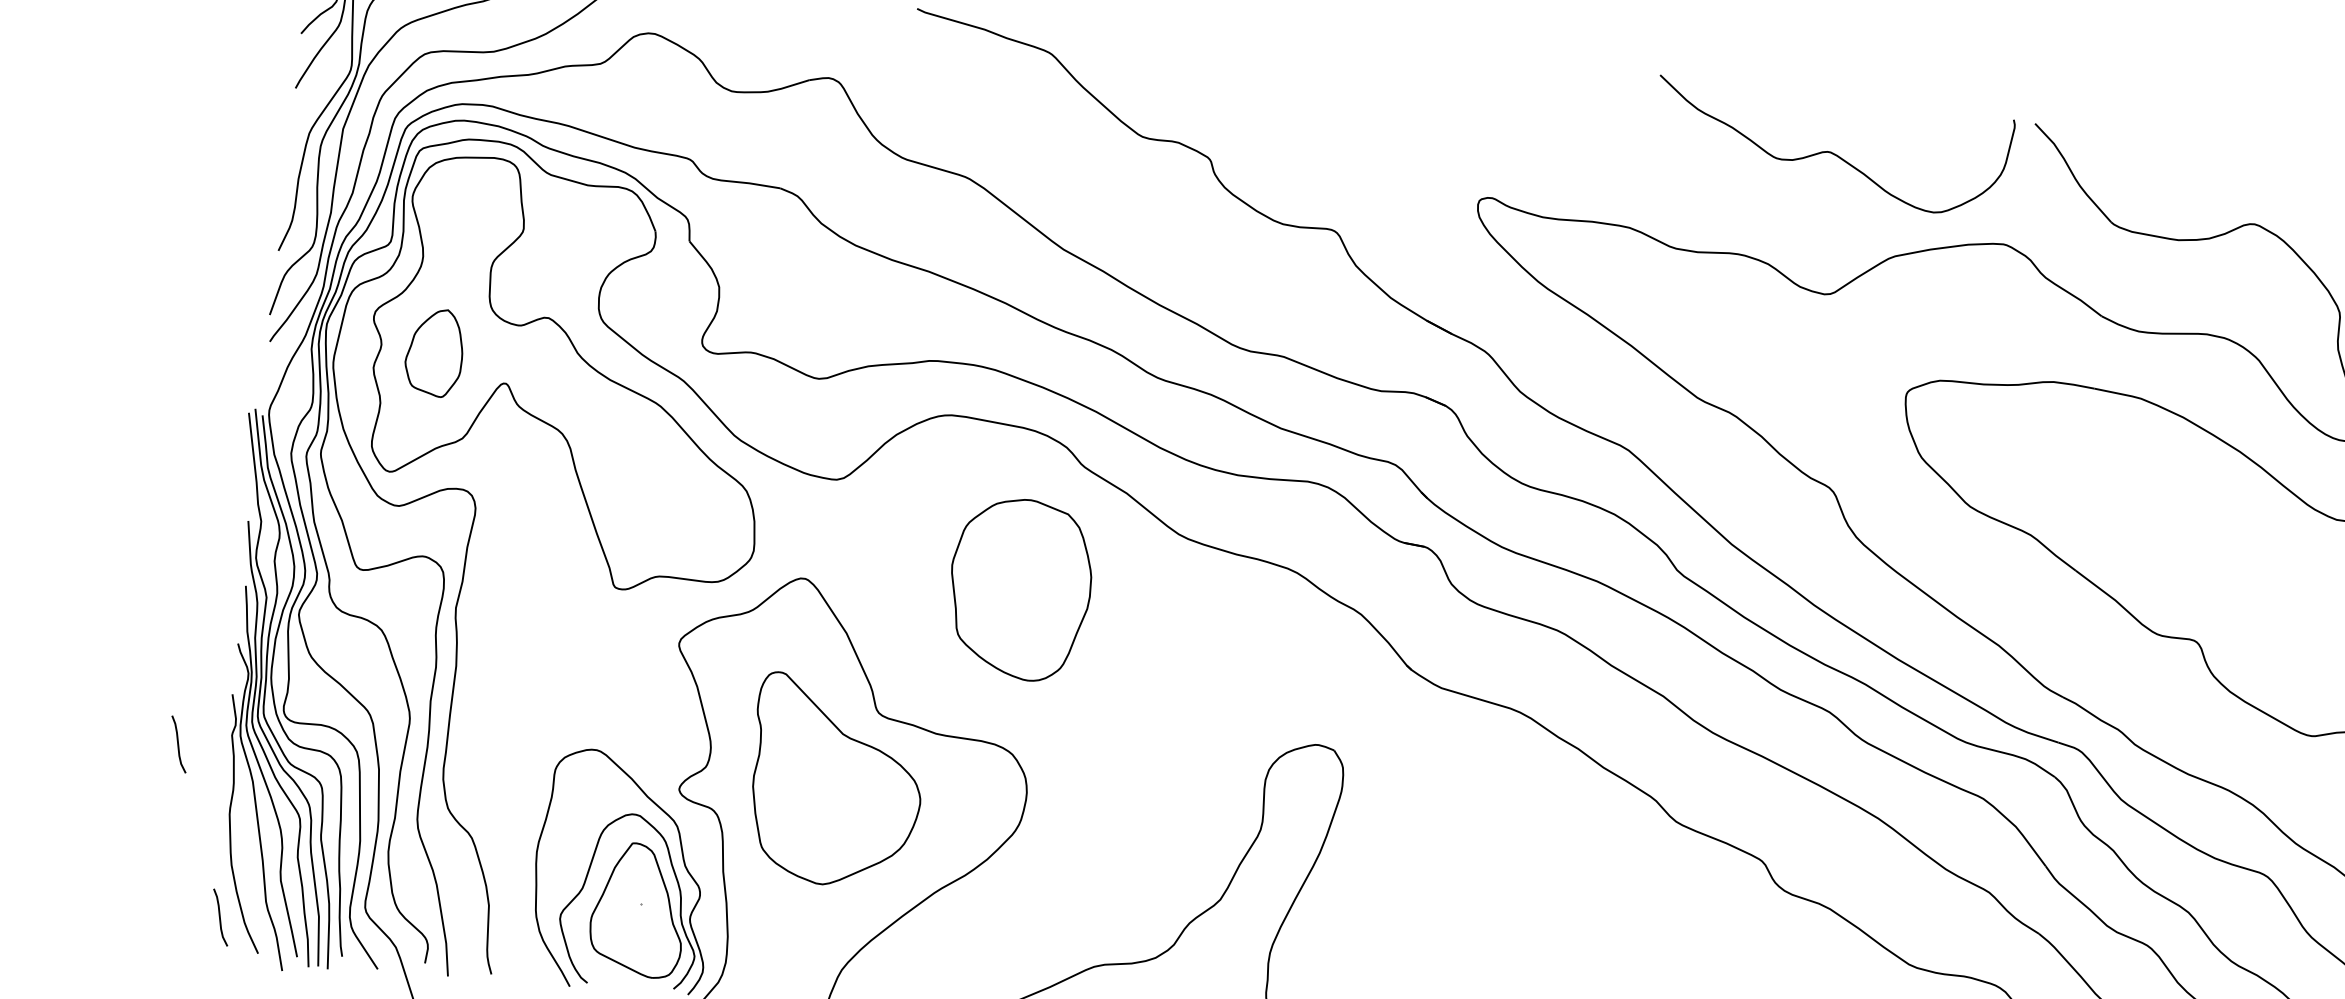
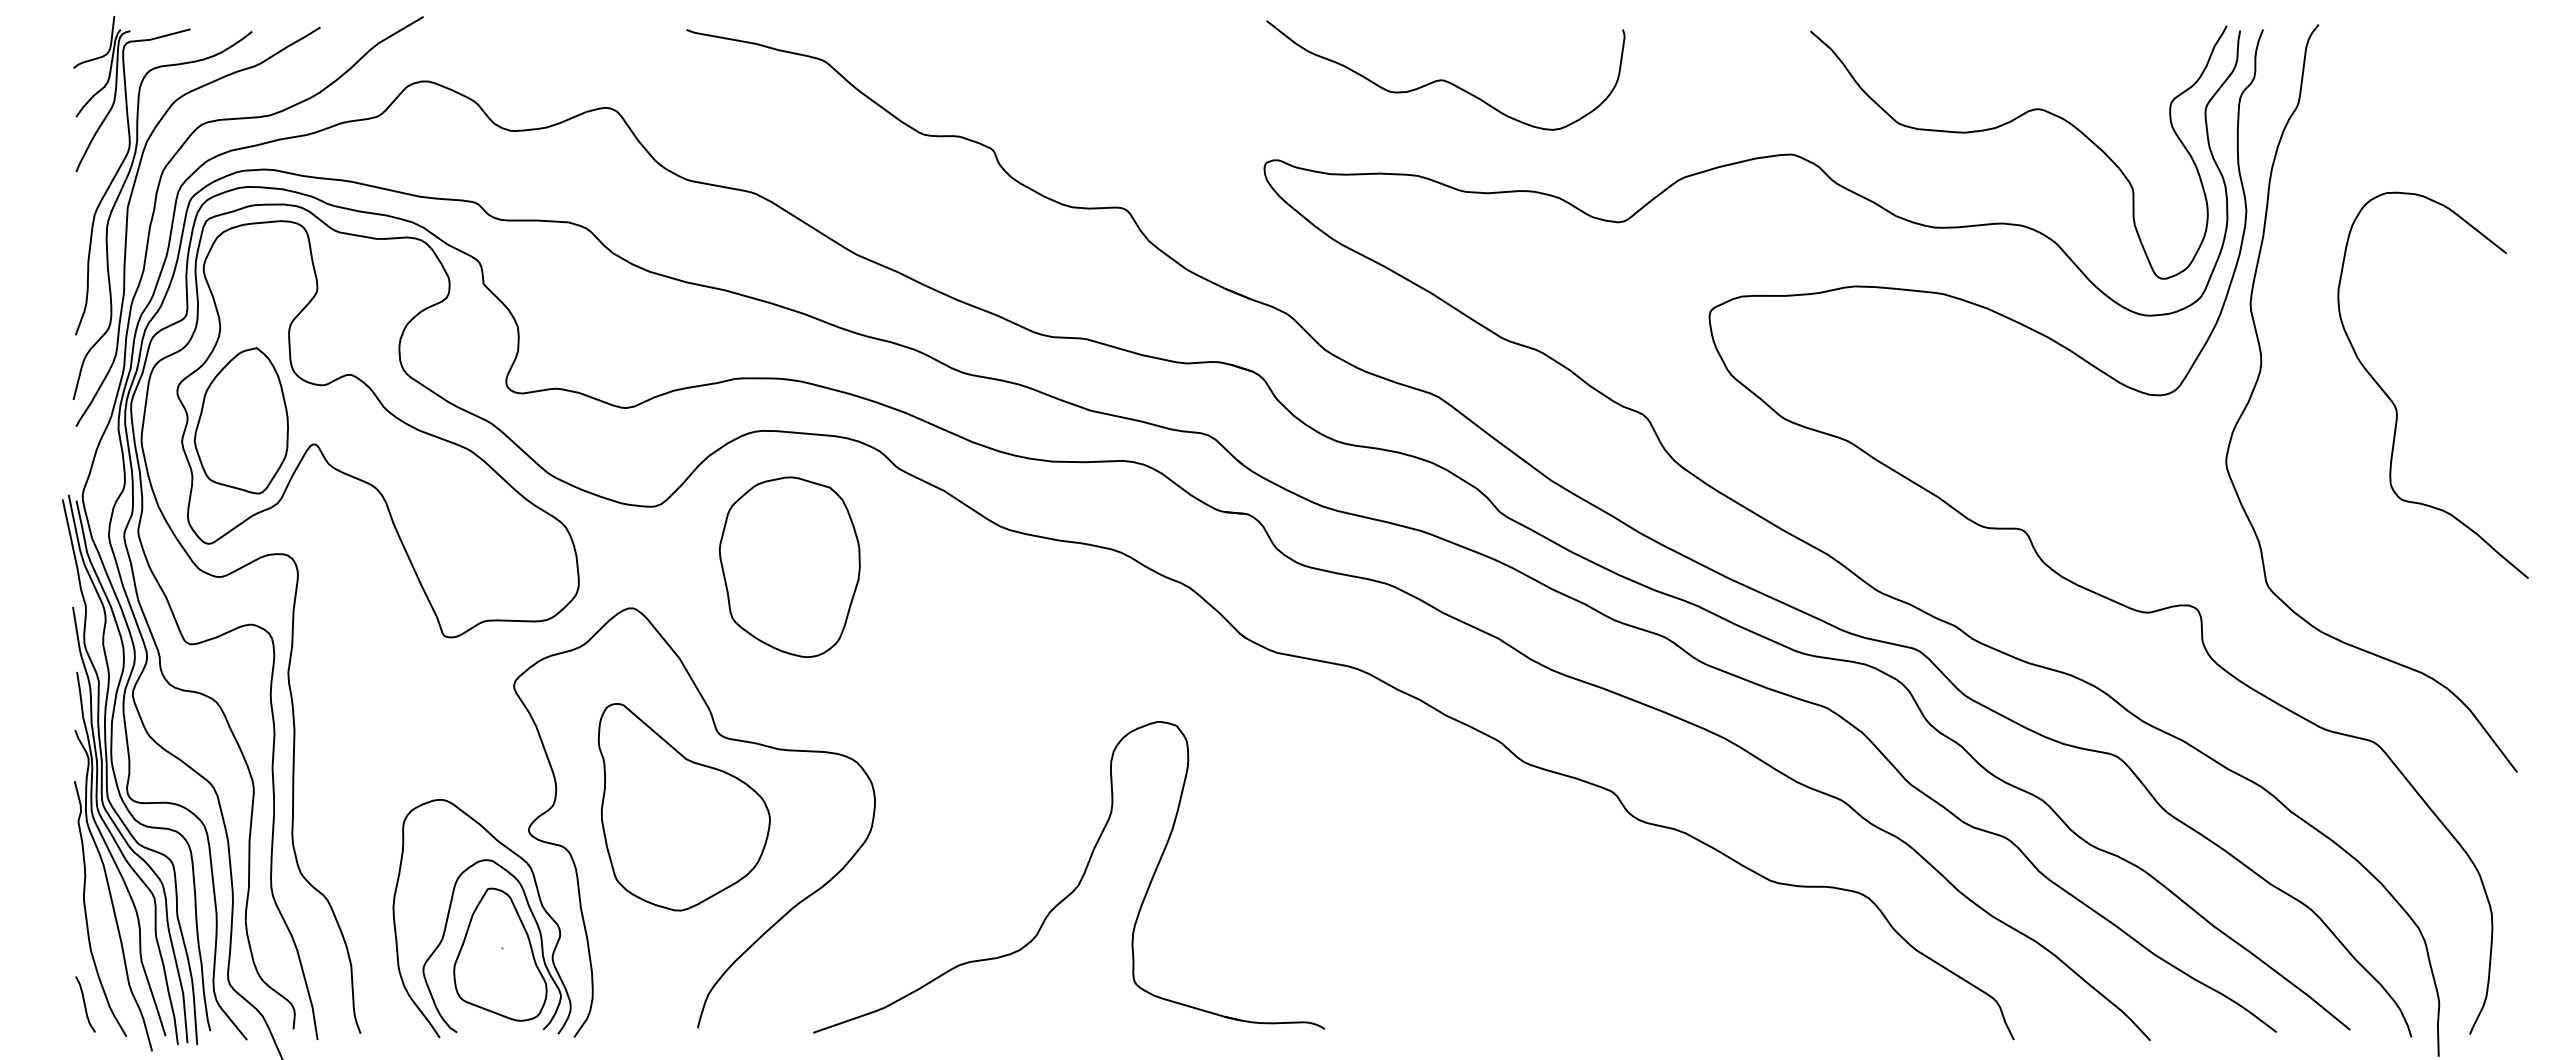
curve: (1831, 151) -> (1444, 79), moved
part: (433, 352) -> (240, 420), size x1.67
part: (1019, 588) -> (789, 566), moved
curve: (178, 744) -> (26, 836), removed

